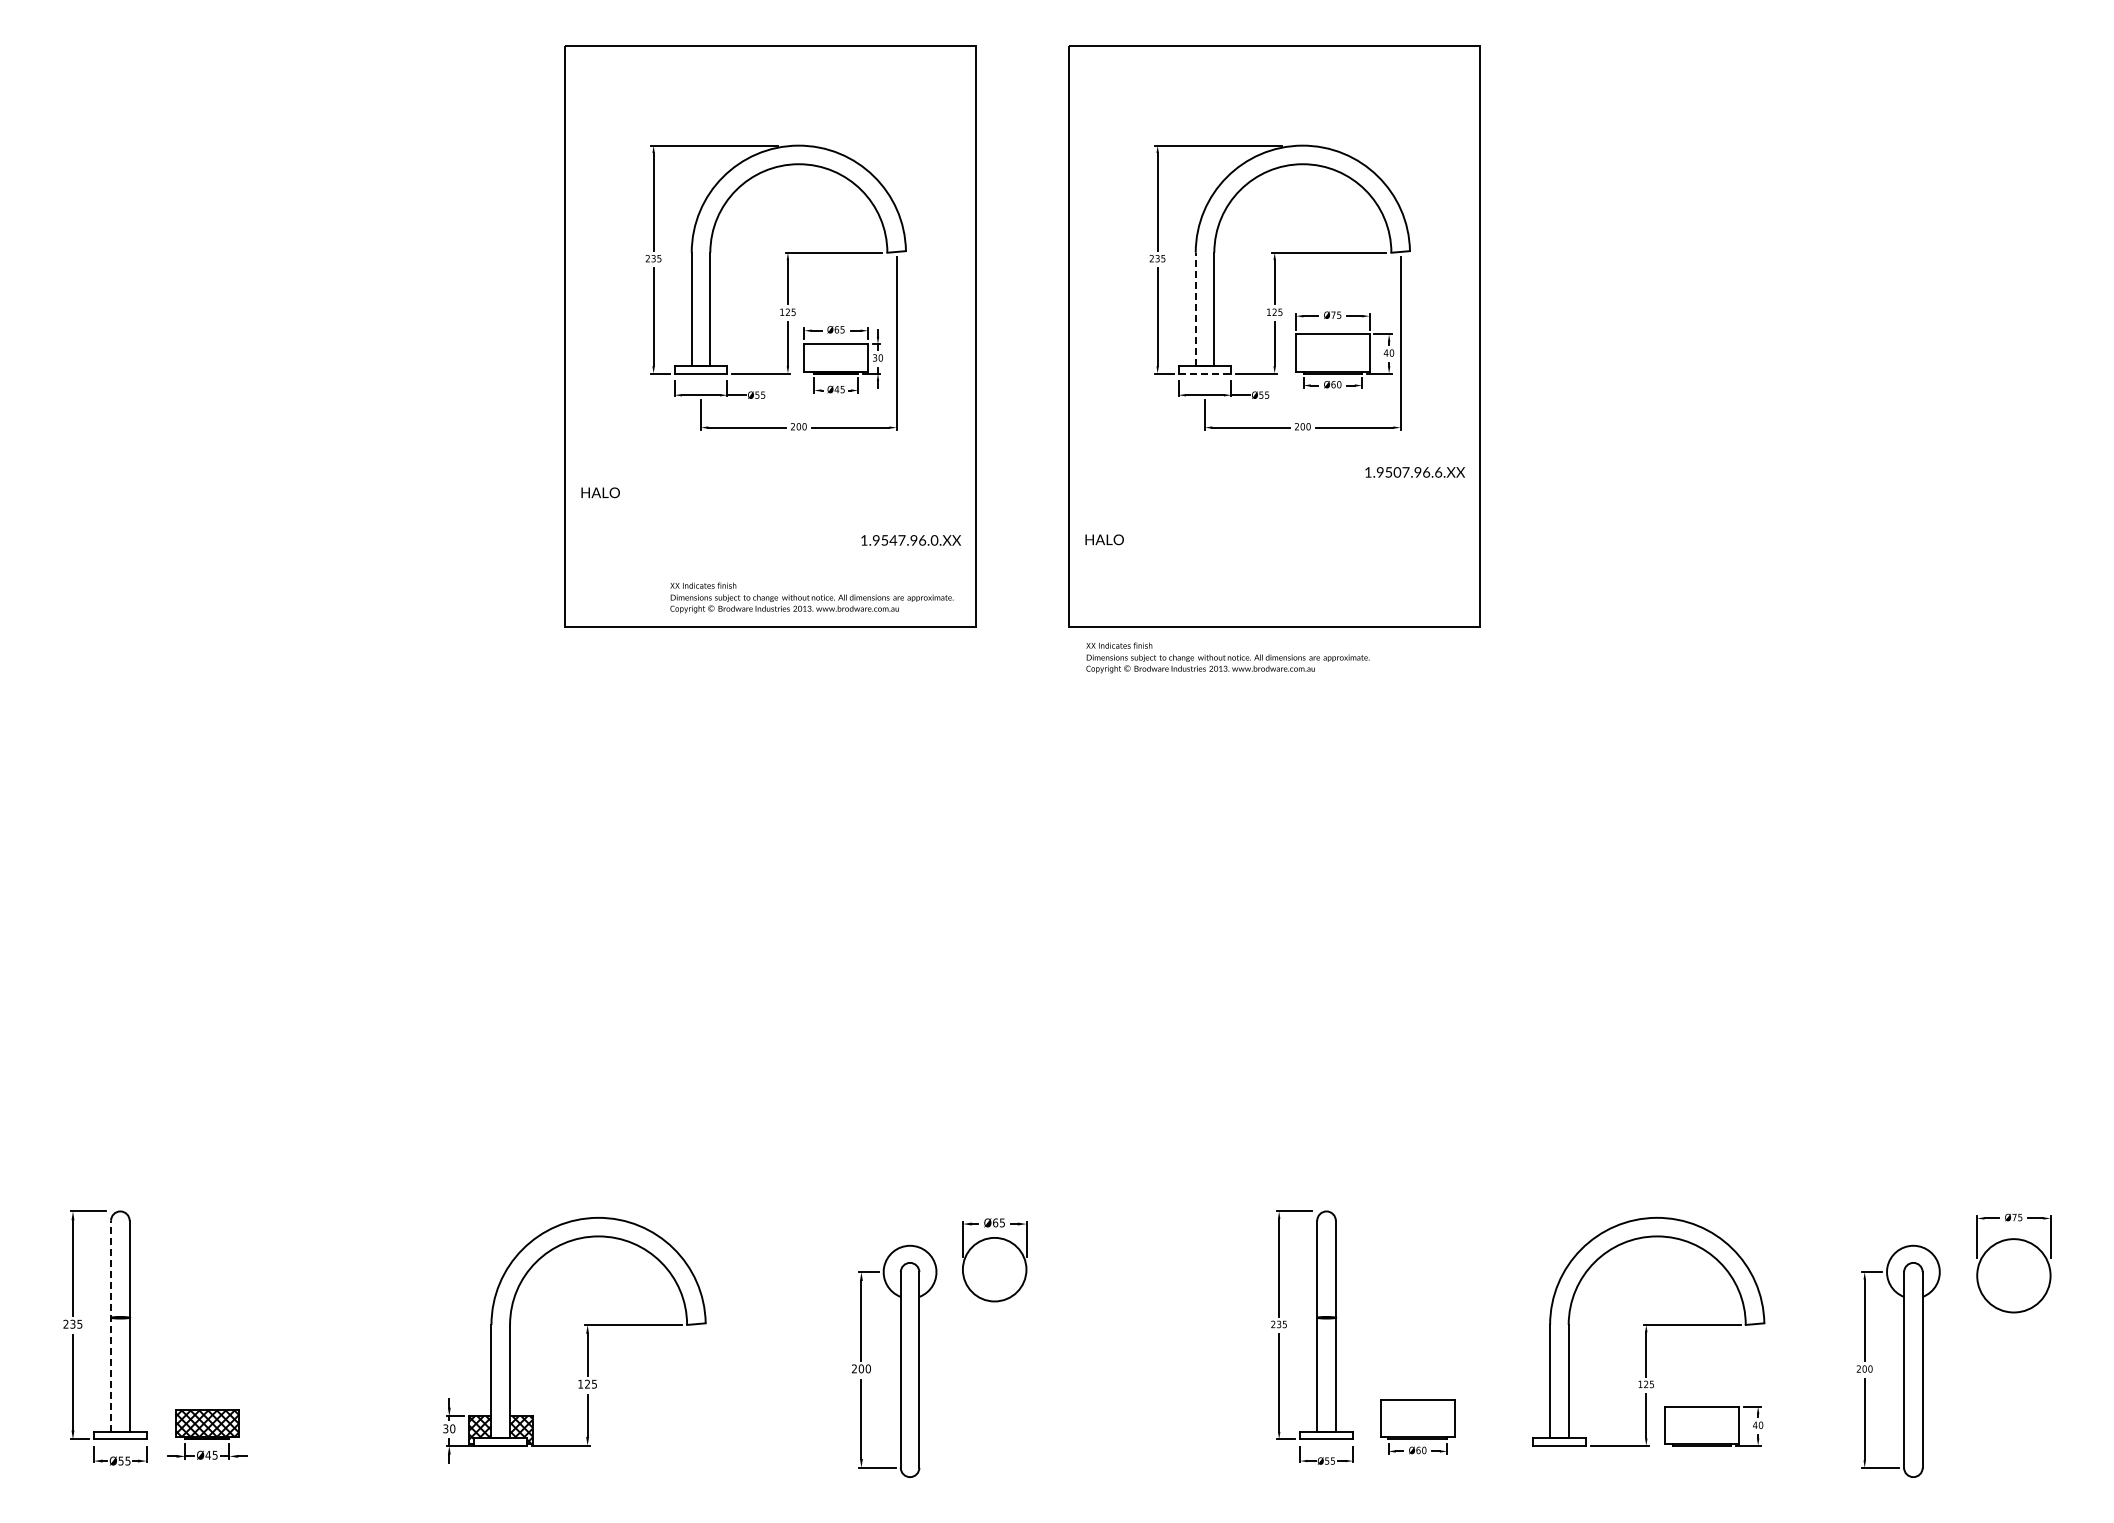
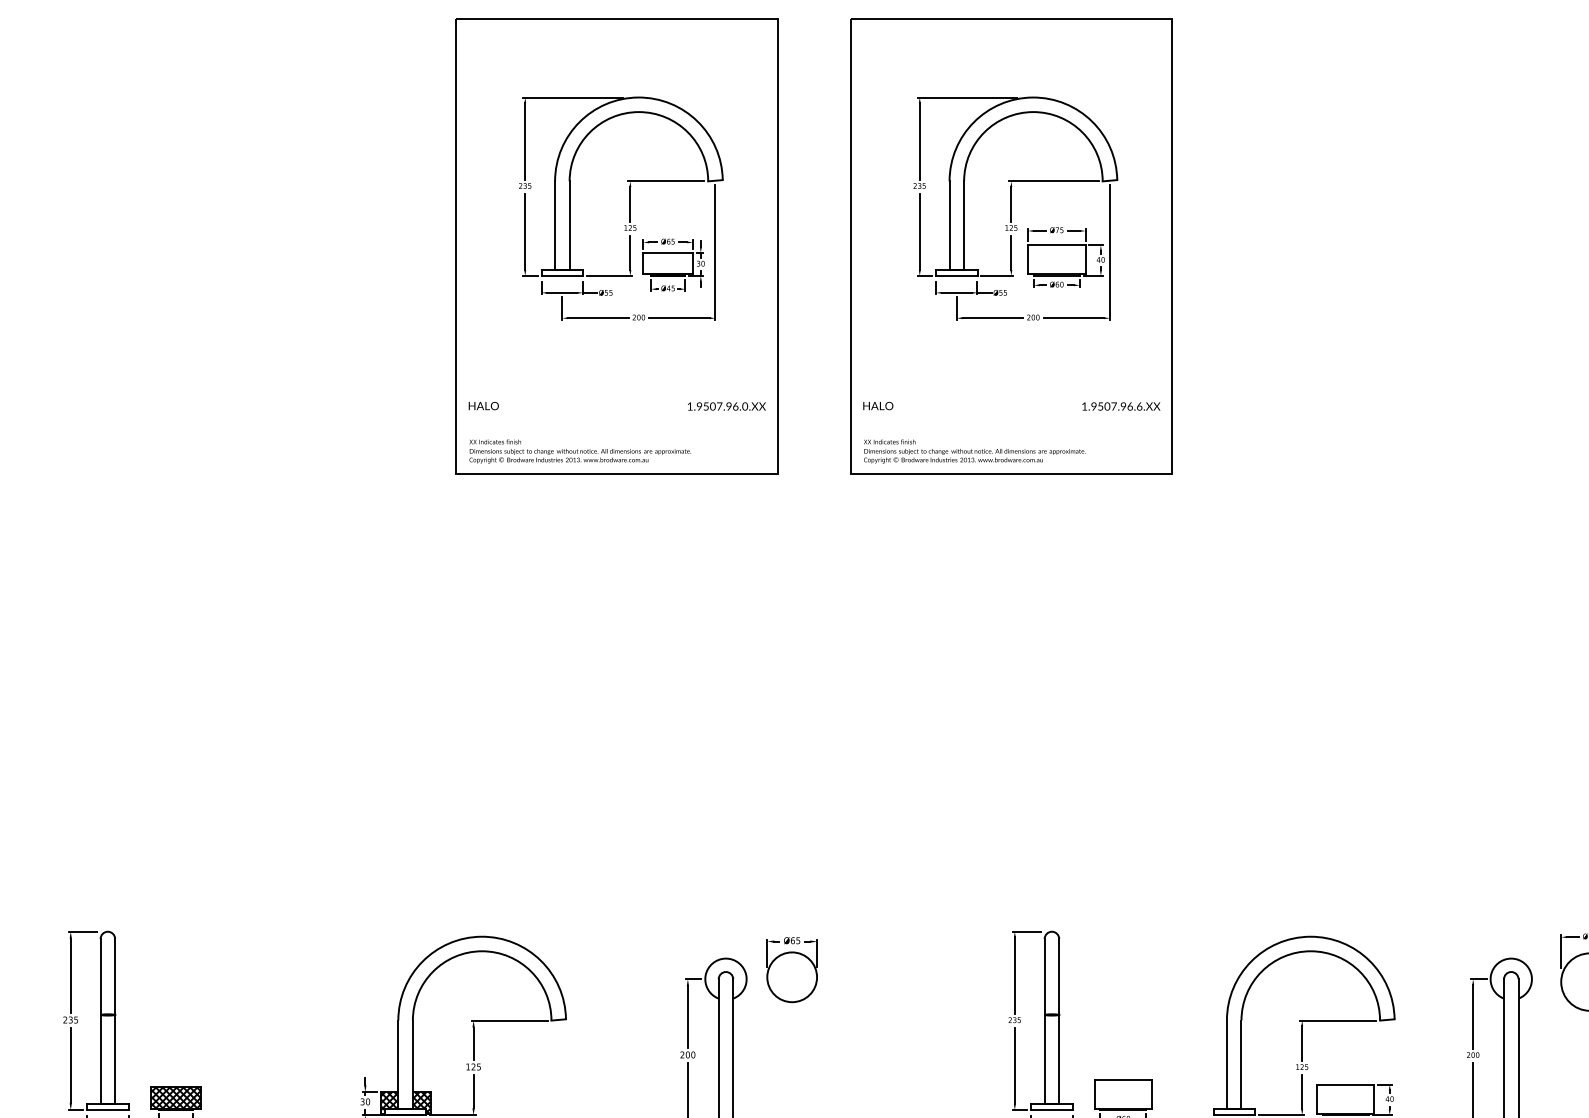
line: (1195, 308) -> (949, 224), dashed -> solid
line: (1205, 373) -> (957, 275), dashed -> solid
text: (1414, 472) -> (1120, 406), moved
text: (600, 492) -> (483, 405), moved
text: (893, 540) -> (713, 406), 1.9547.96.0.XX -> 1.9507.96.0.XX
text: (811, 597) -> (579, 451), moved
text: (1227, 657) -> (974, 451), moved
line: (111, 1325) -> (100, 1021), dashed -> solid

